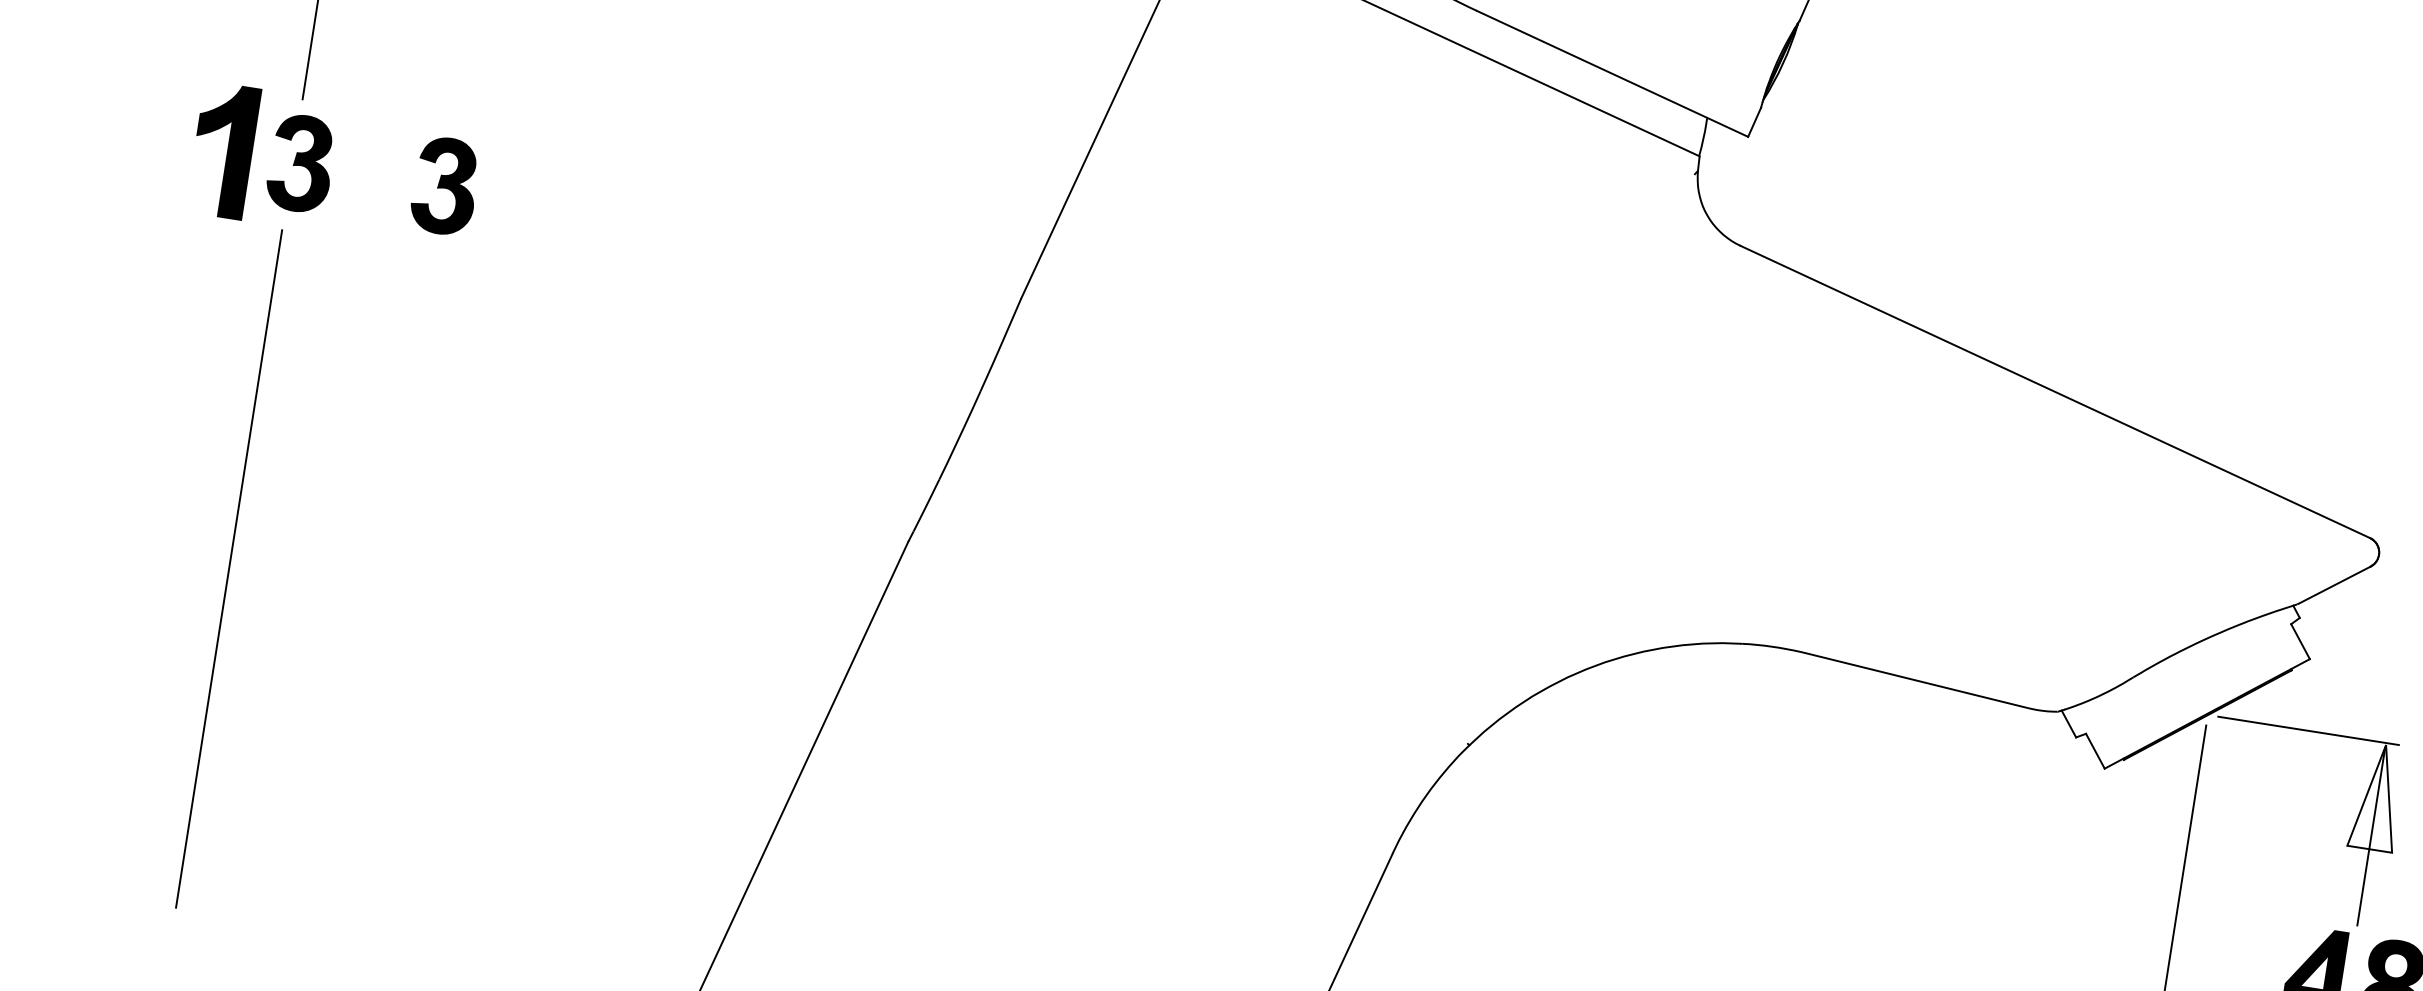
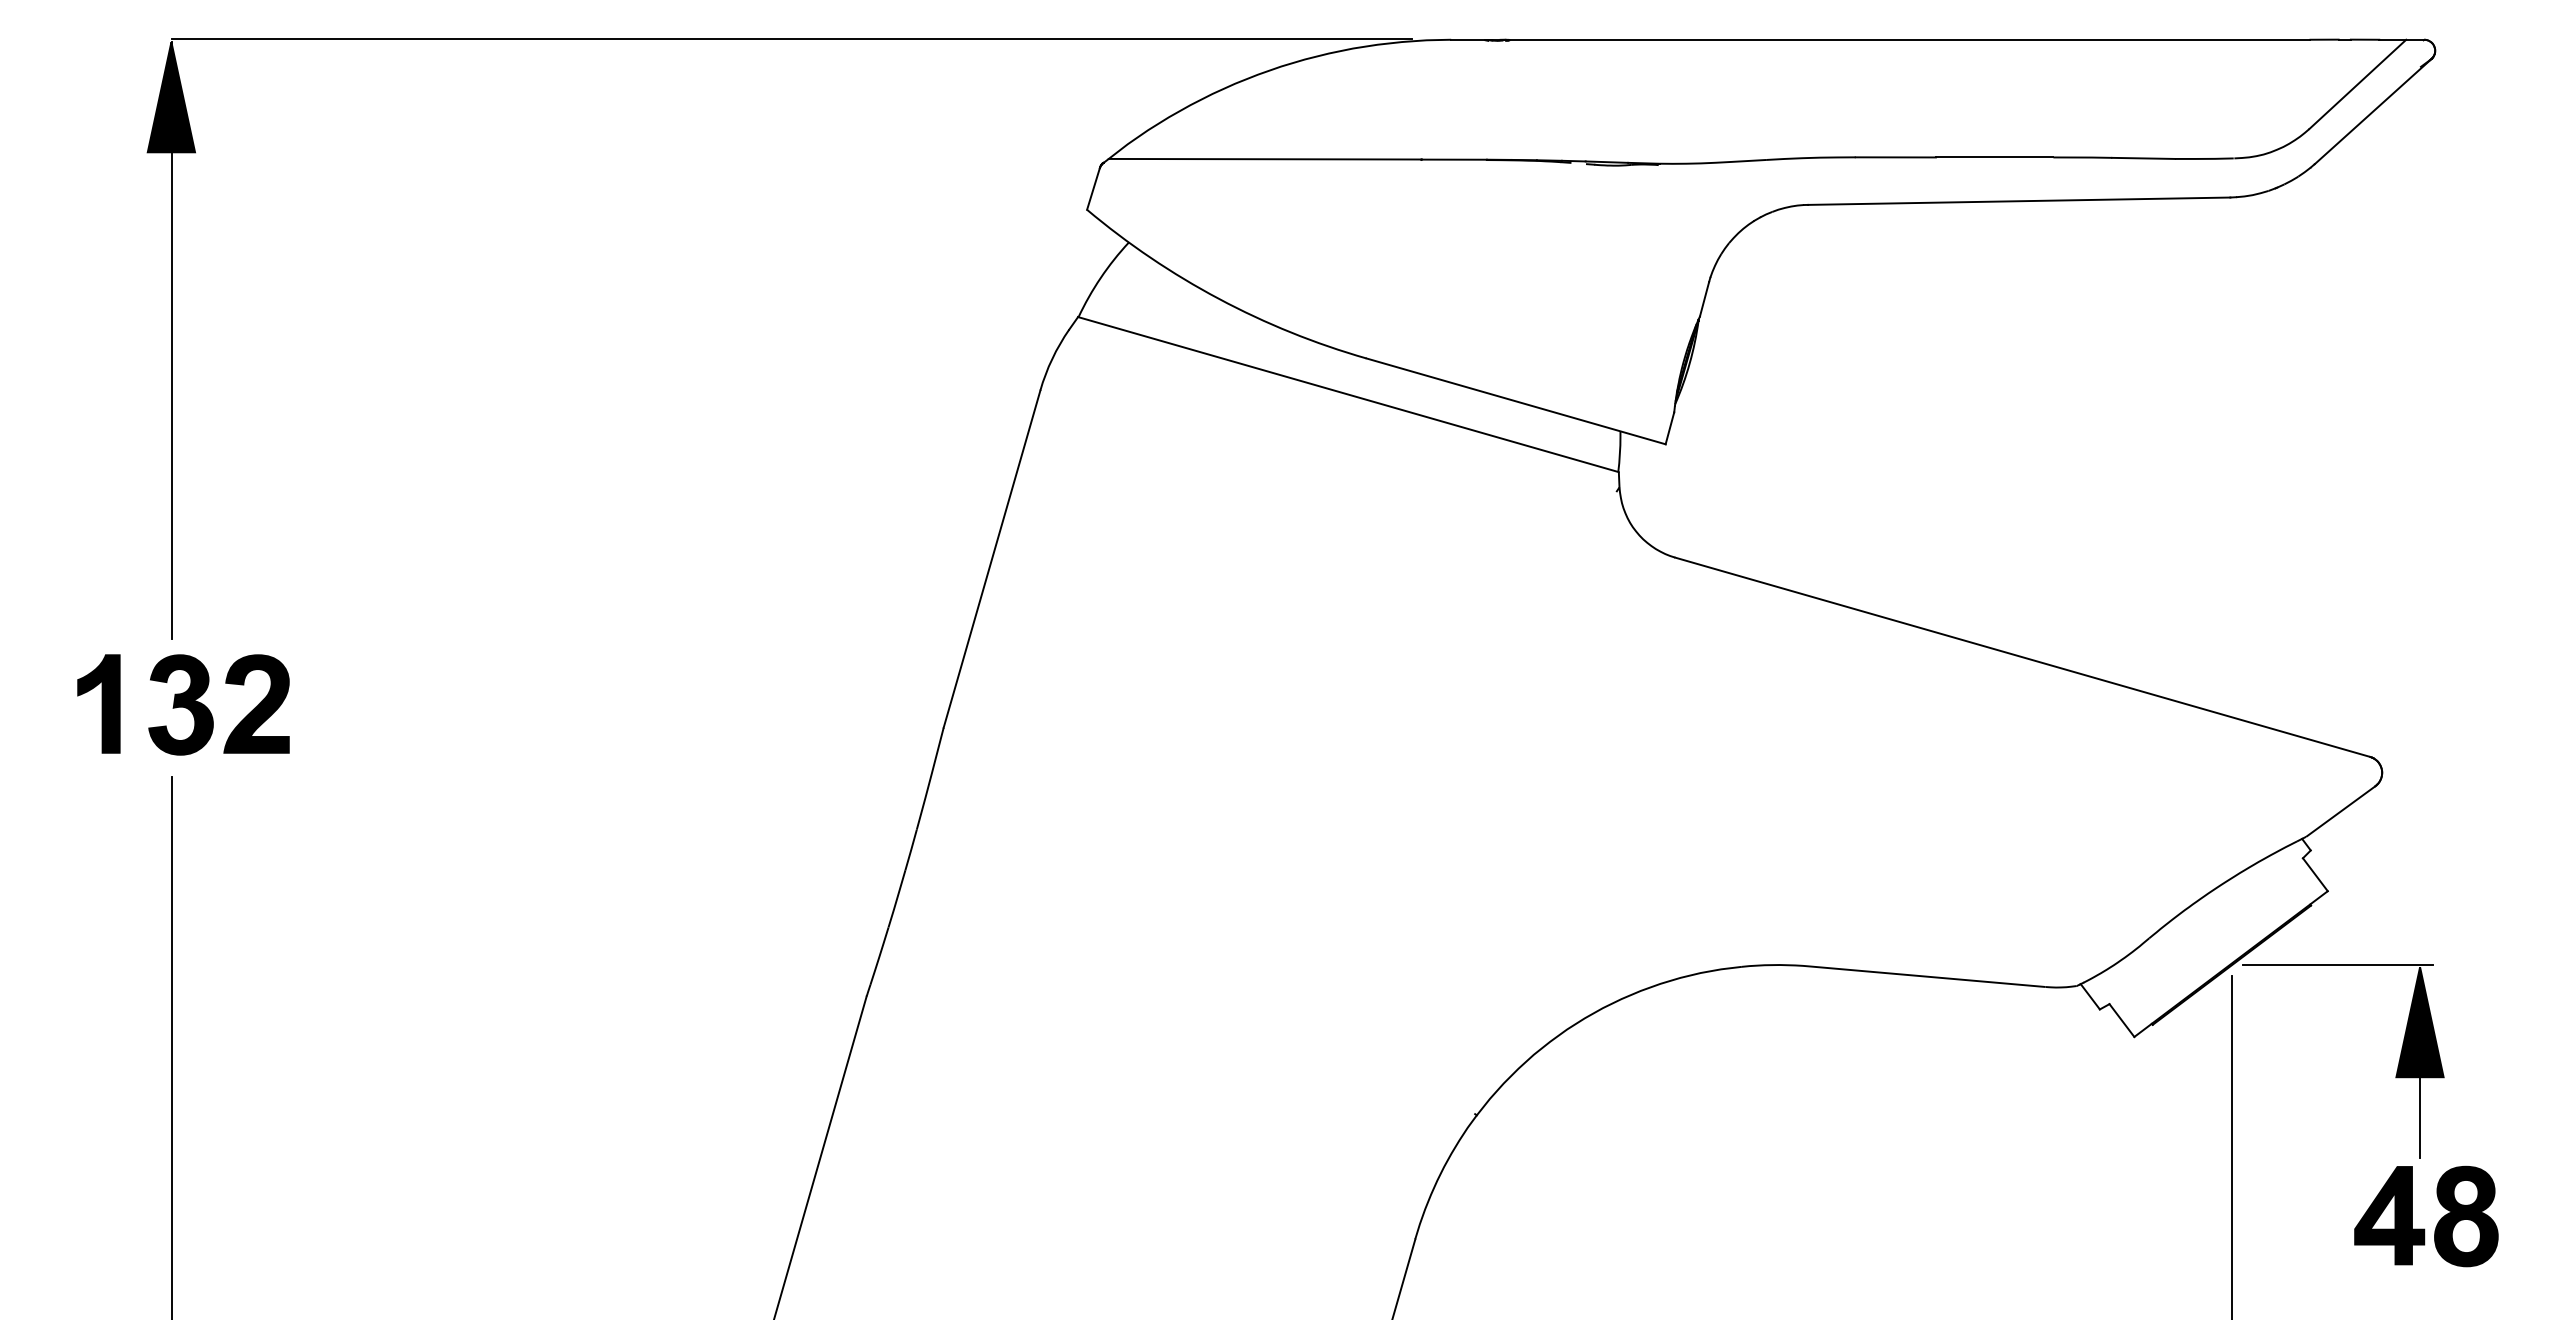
part: (223, 149) -> (98, 703), size x0.71
fill: (373, 173) -> (256, 703), added
part: (444, 185) -> (332, 704), removed
fill: (2377, 797) -> (2419, 1022), added

